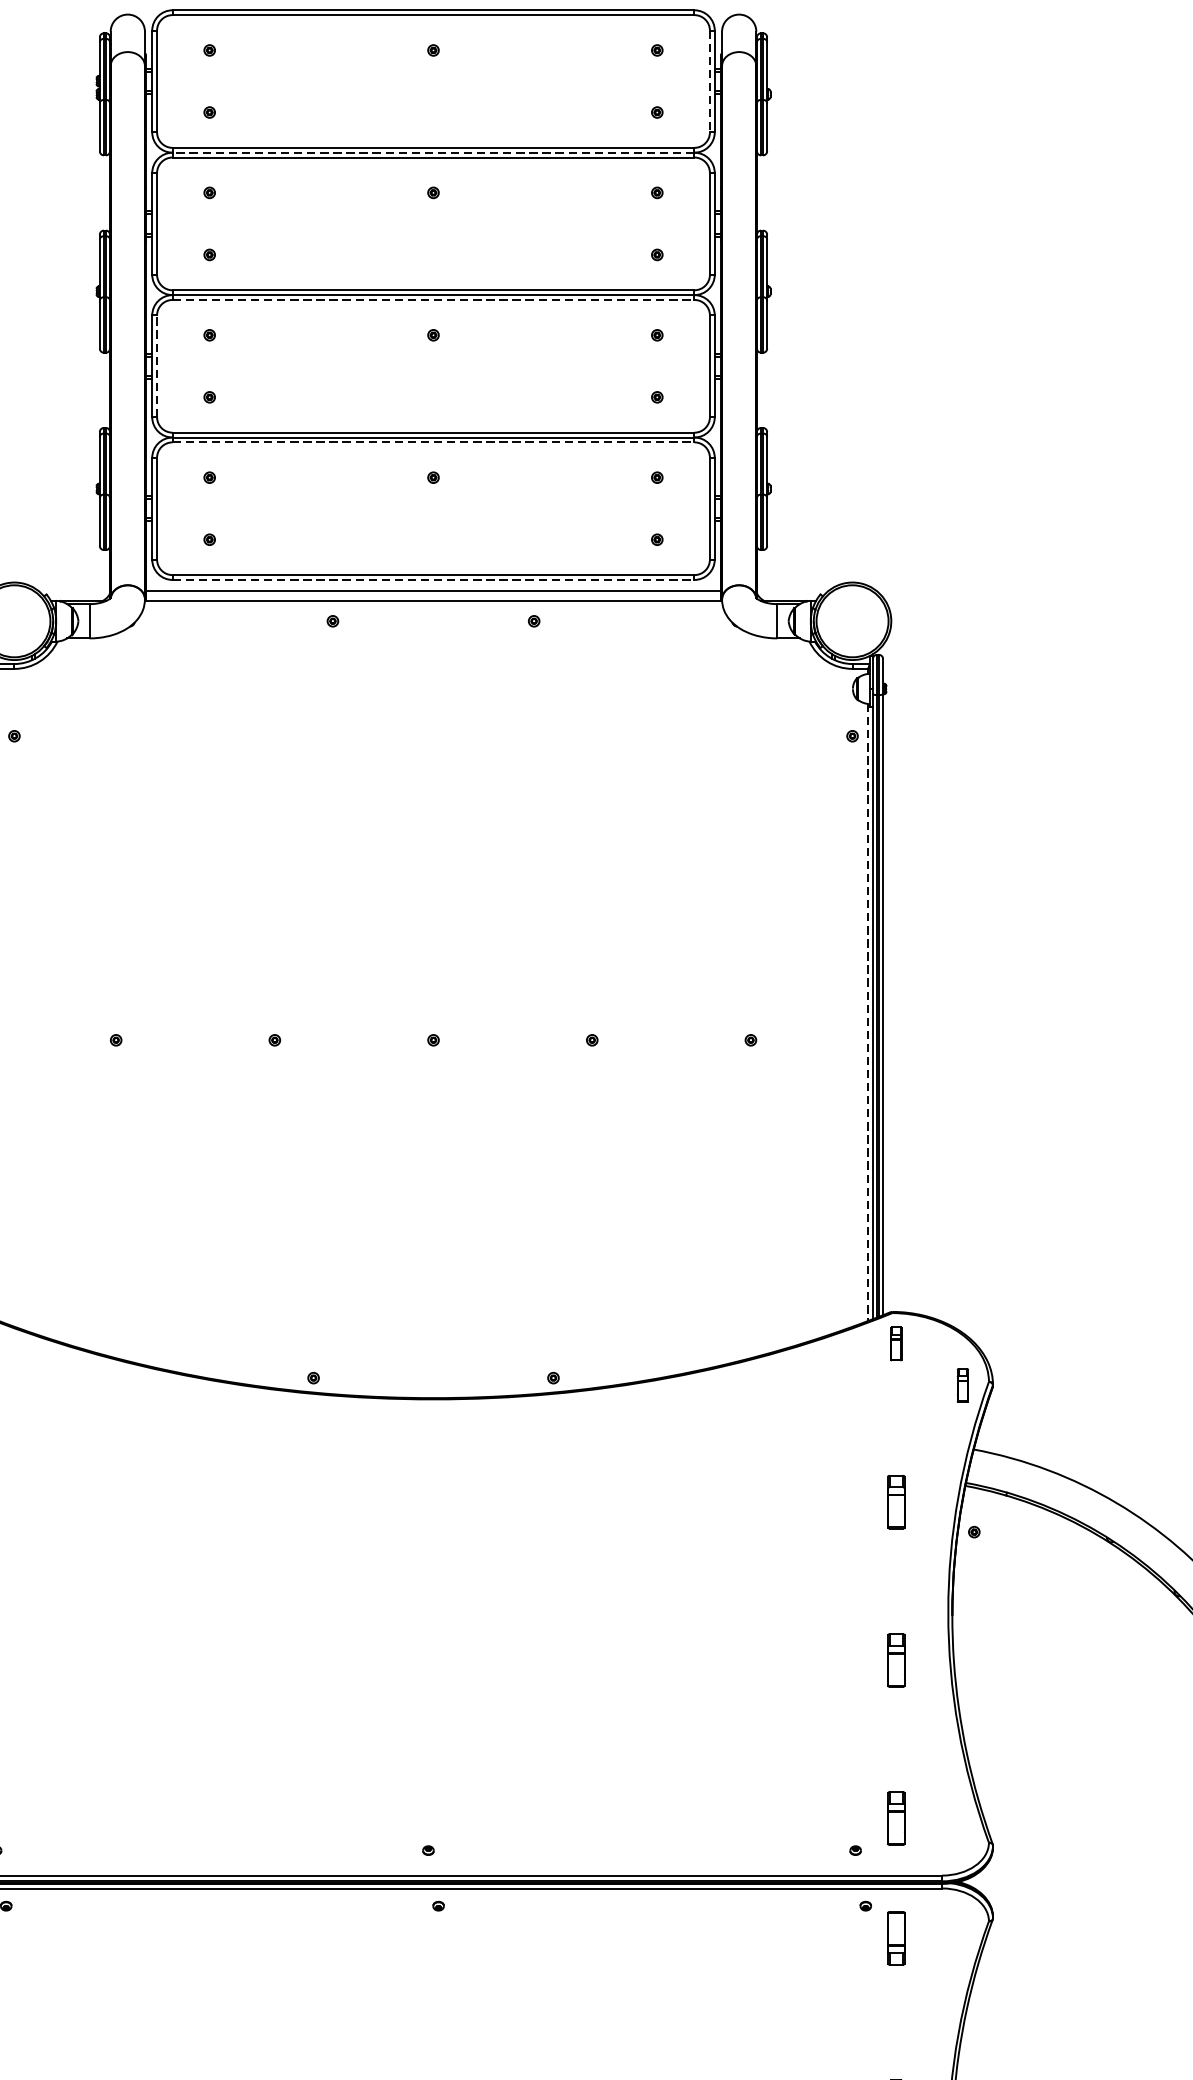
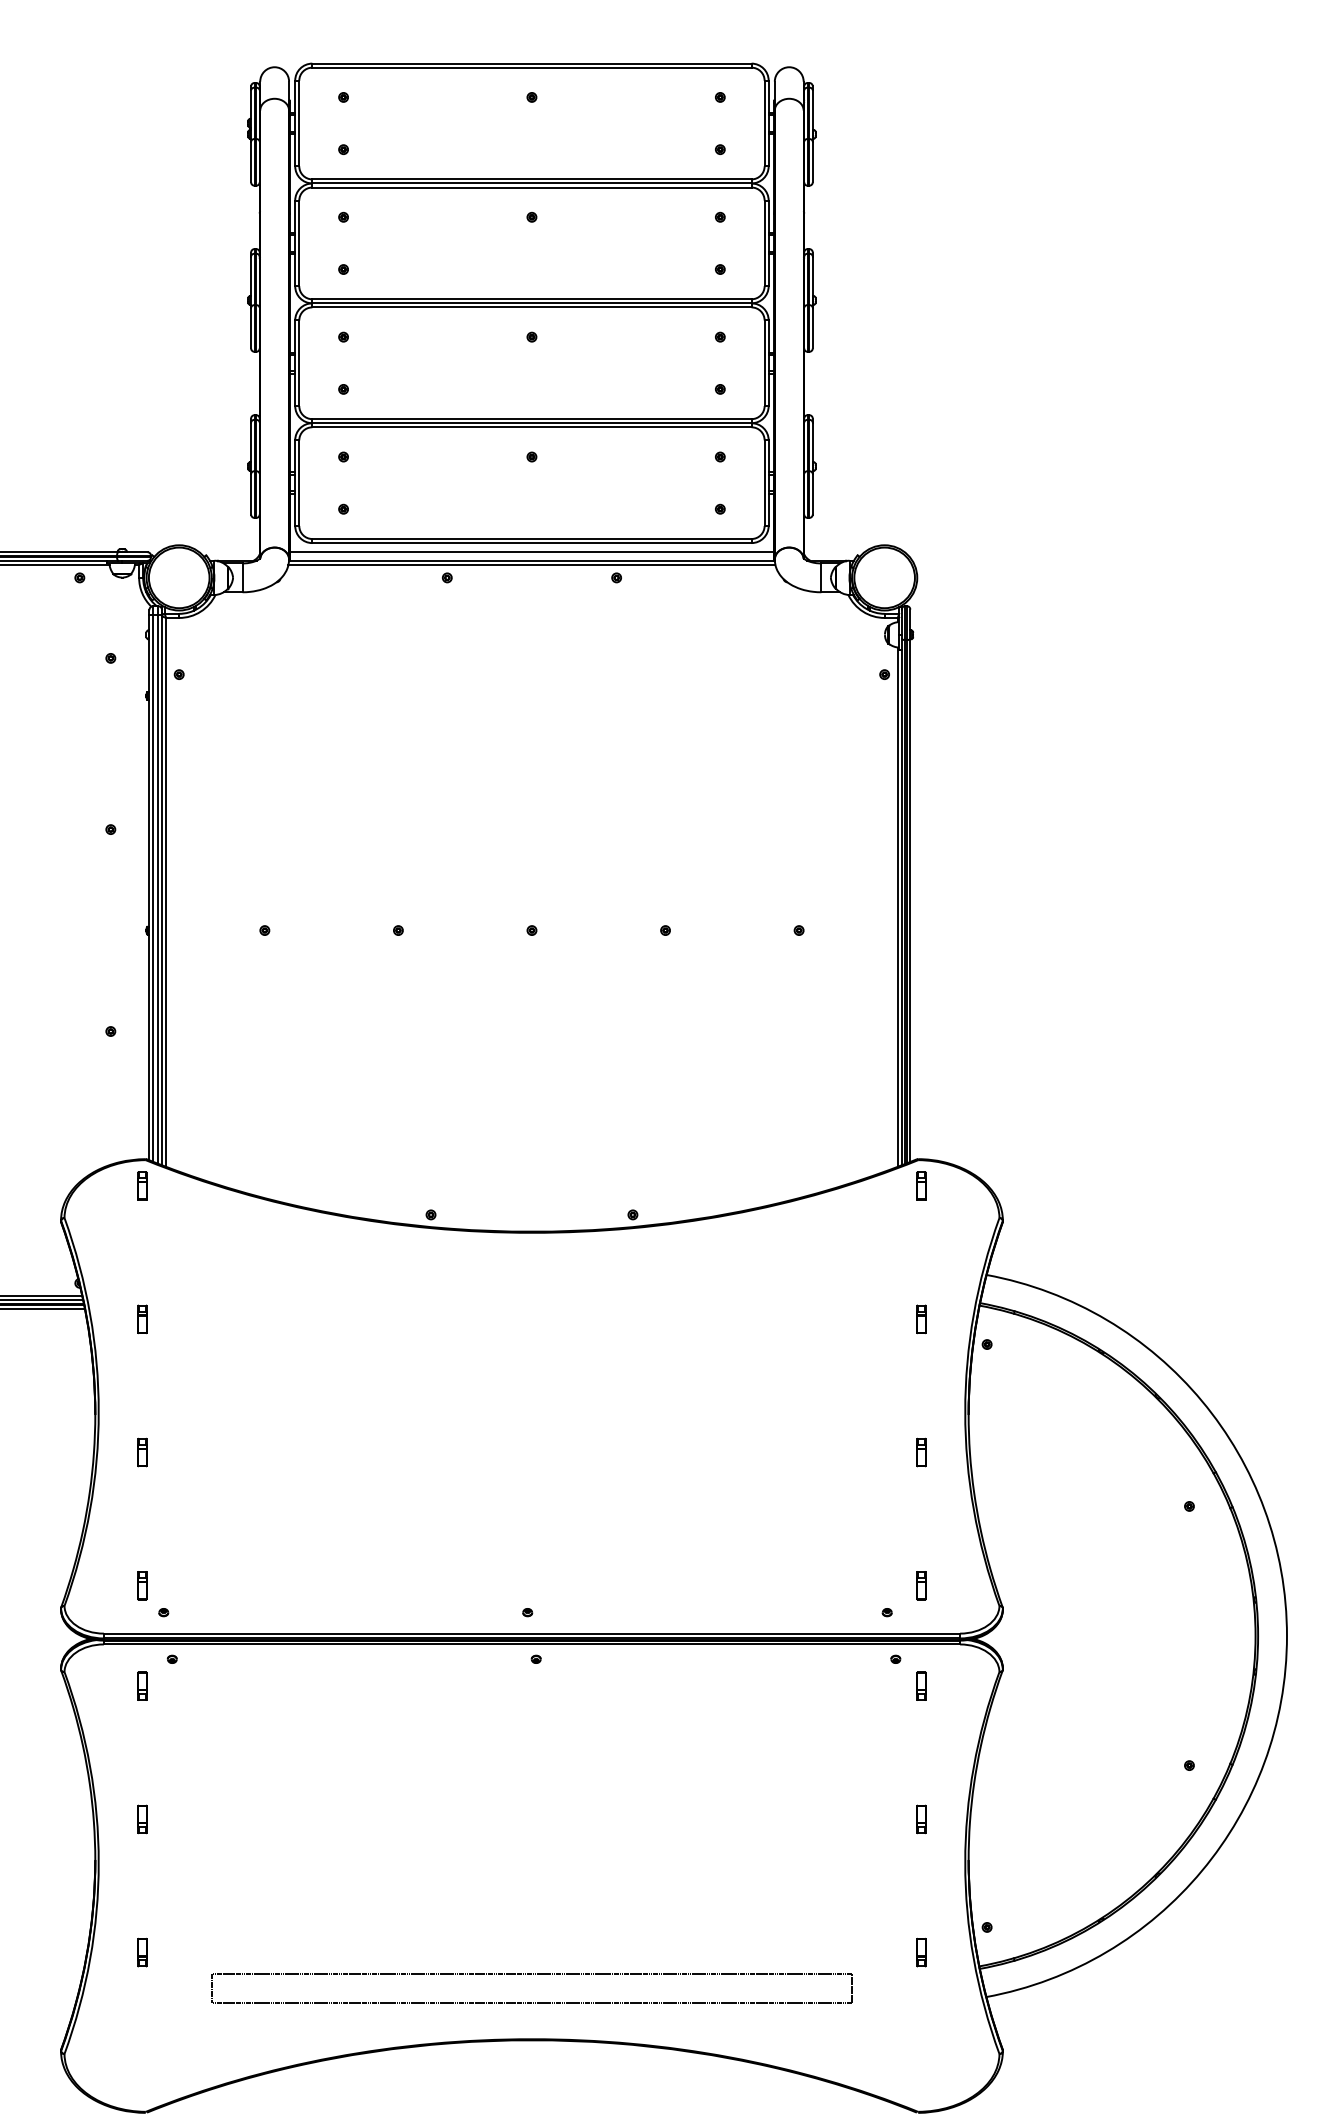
line: (709, 81) -> (764, 123), dashed -> solid
line: (432, 152) -> (531, 183), dashed -> solid
line: (432, 300) -> (531, 307), dashed -> solid
line: (157, 366) -> (299, 363), dashed -> solid
line: (432, 442) -> (531, 427), dashed -> solid
line: (432, 580) -> (531, 543), dashed -> solid
line: (432, 605) -> (531, 564), added
line: (867, 1012) -> (897, 907), dashed -> solid
part: (962, 1384) -> (977, 1220), removed
part: (896, 1502) -> (921, 1319), size x0.62
part: (896, 1660) -> (921, 1452), size x0.62
part: (896, 1818) -> (921, 1585), size x0.62
part: (896, 1937) -> (921, 1685), size x0.62

